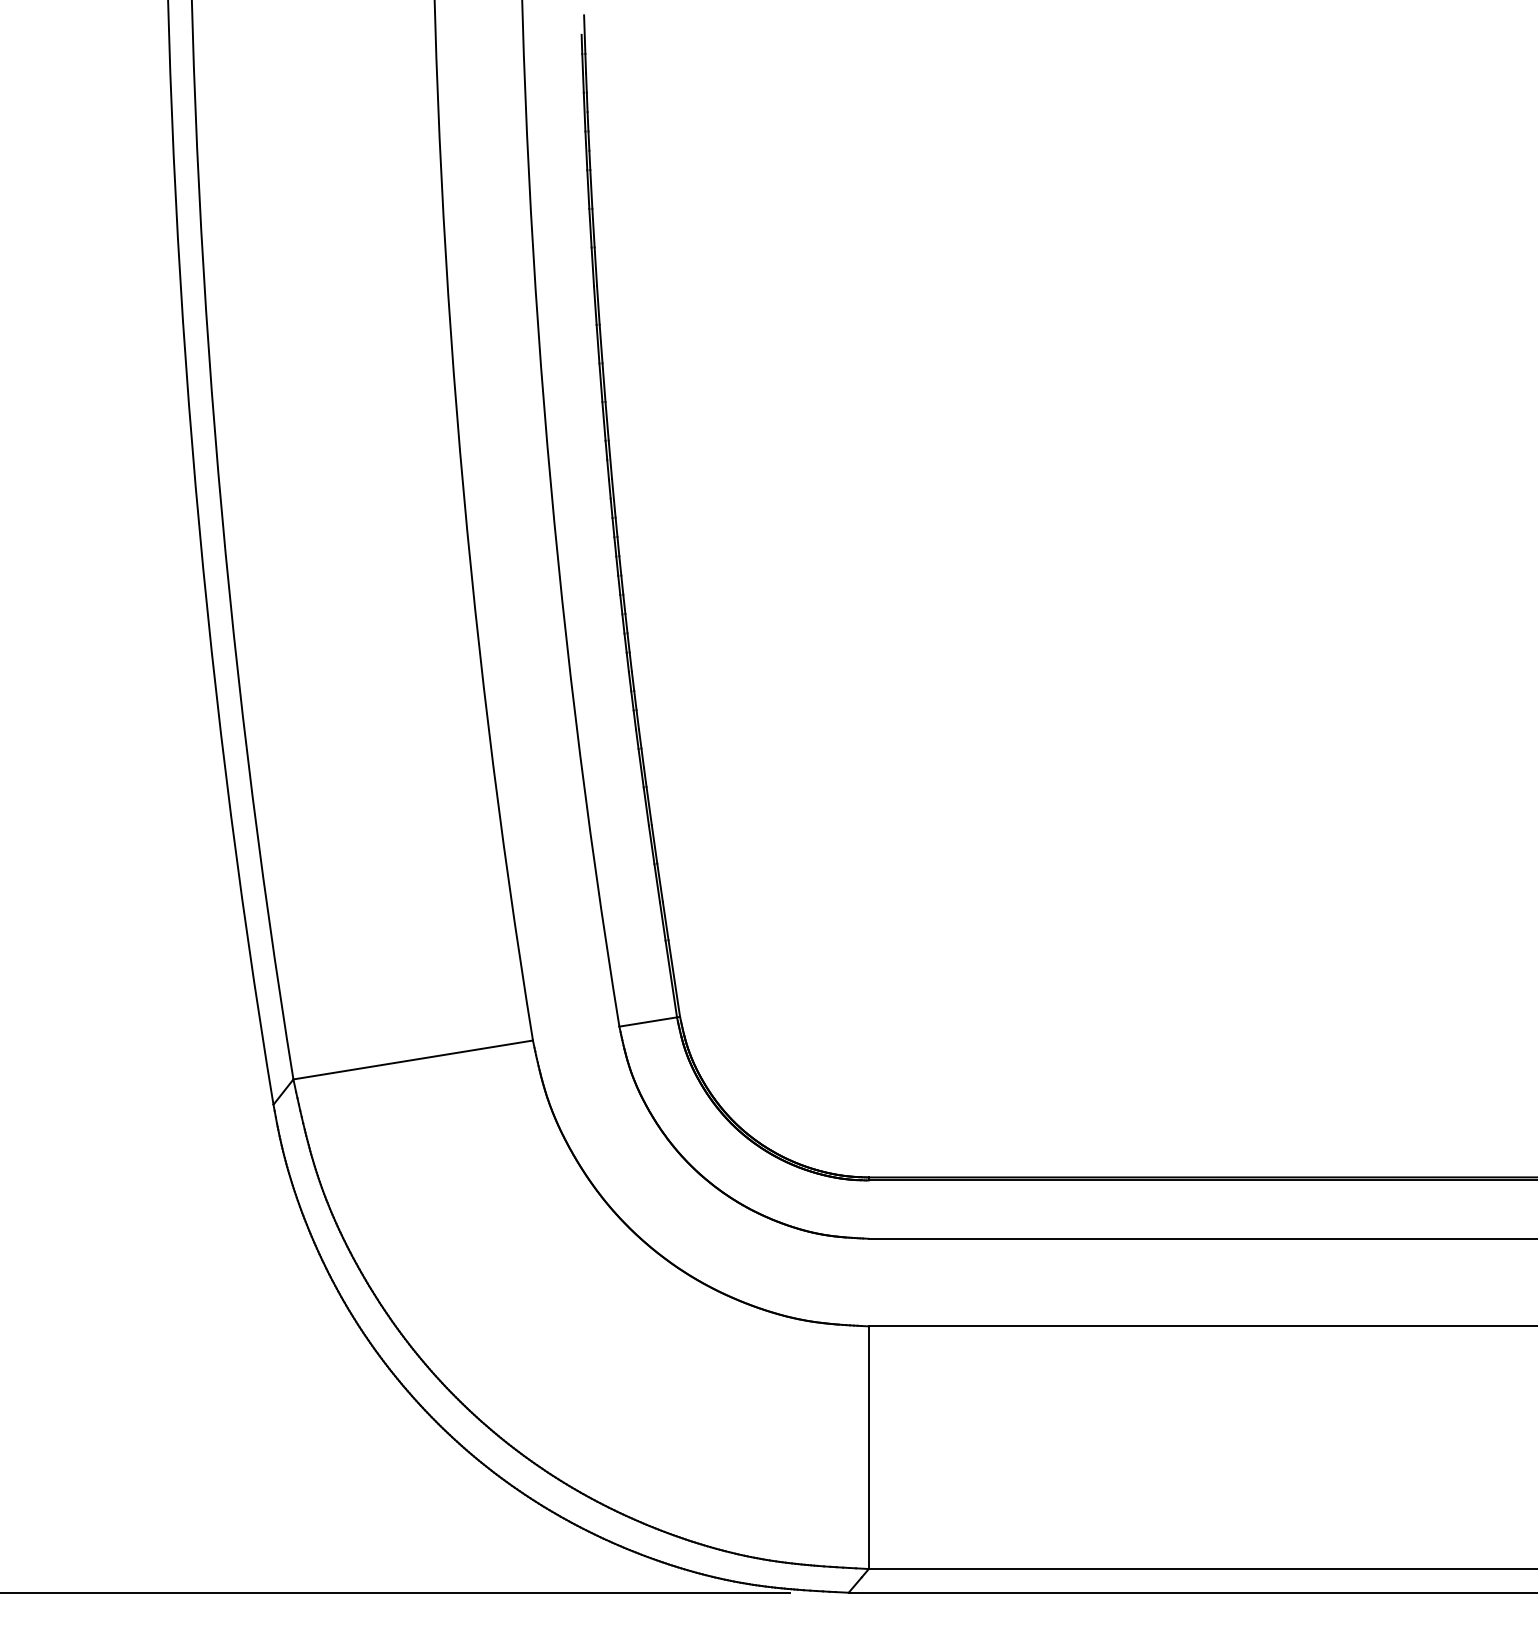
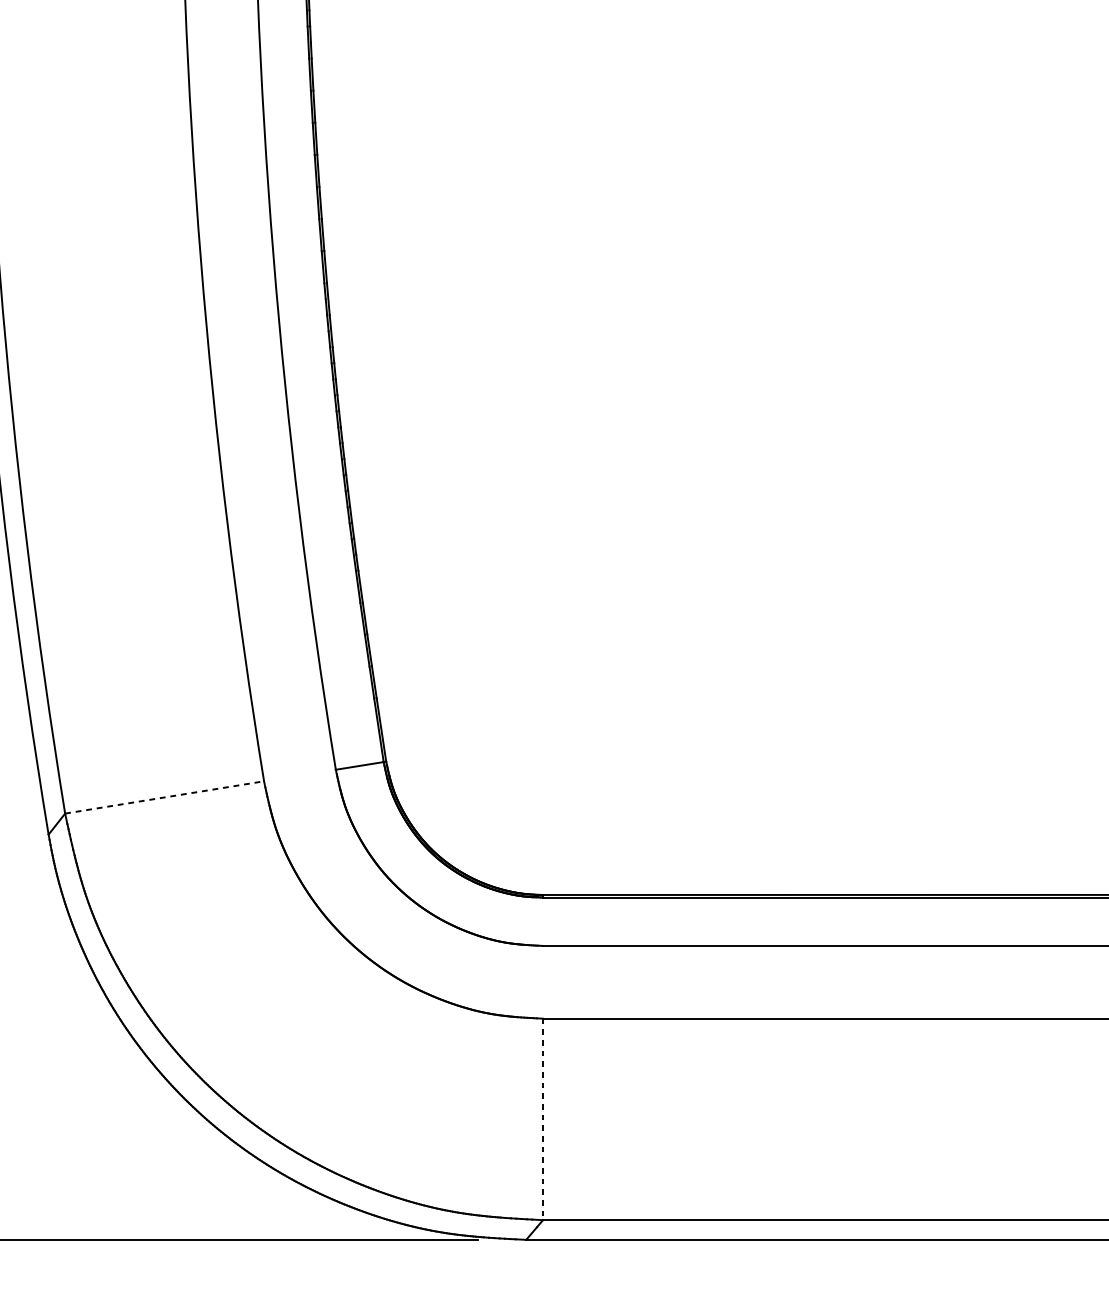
line: (413, 1059) -> (164, 797), solid -> dashed
line: (868, 1448) -> (542, 1120), solid -> dashed

